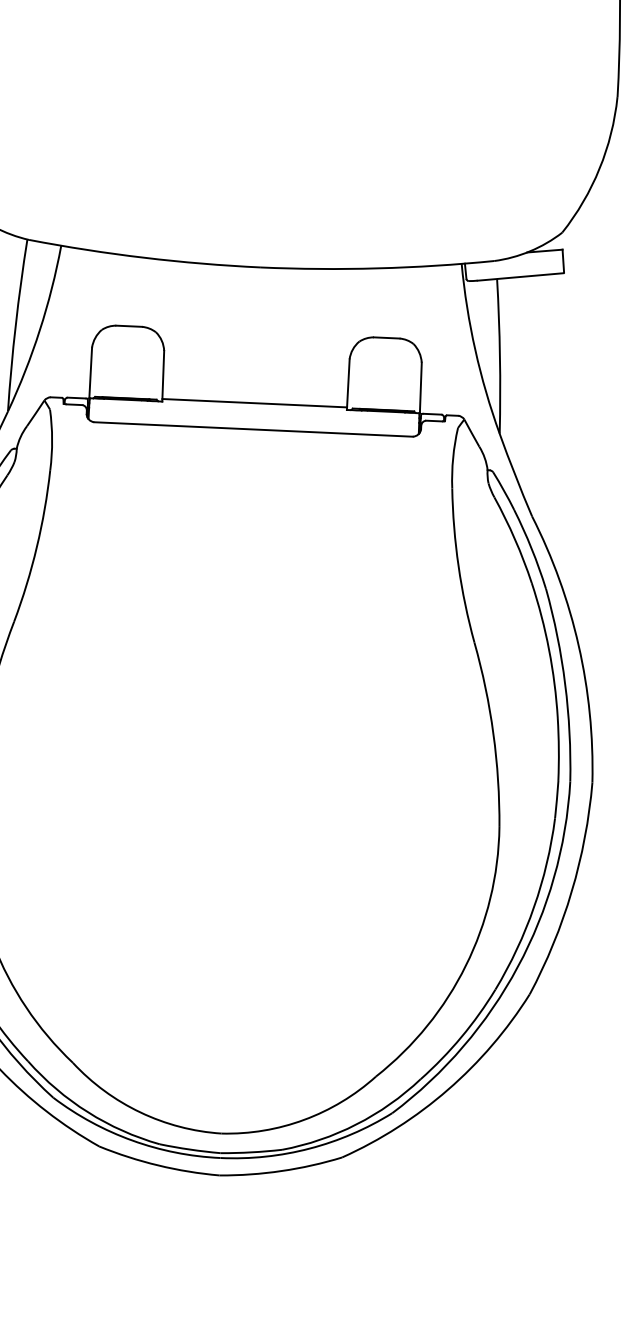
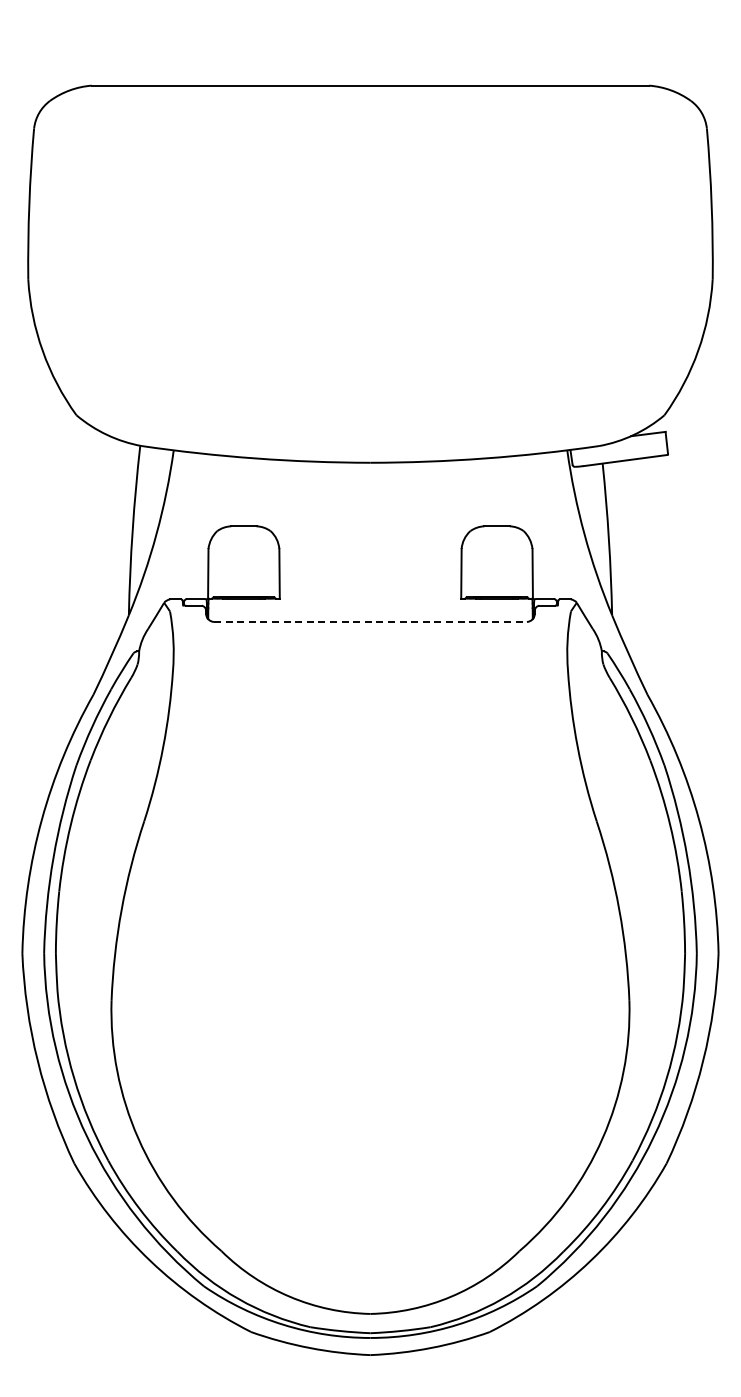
line: (254, 403) -> (370, 596), removed
line: (254, 430) -> (371, 622), solid -> dashed

